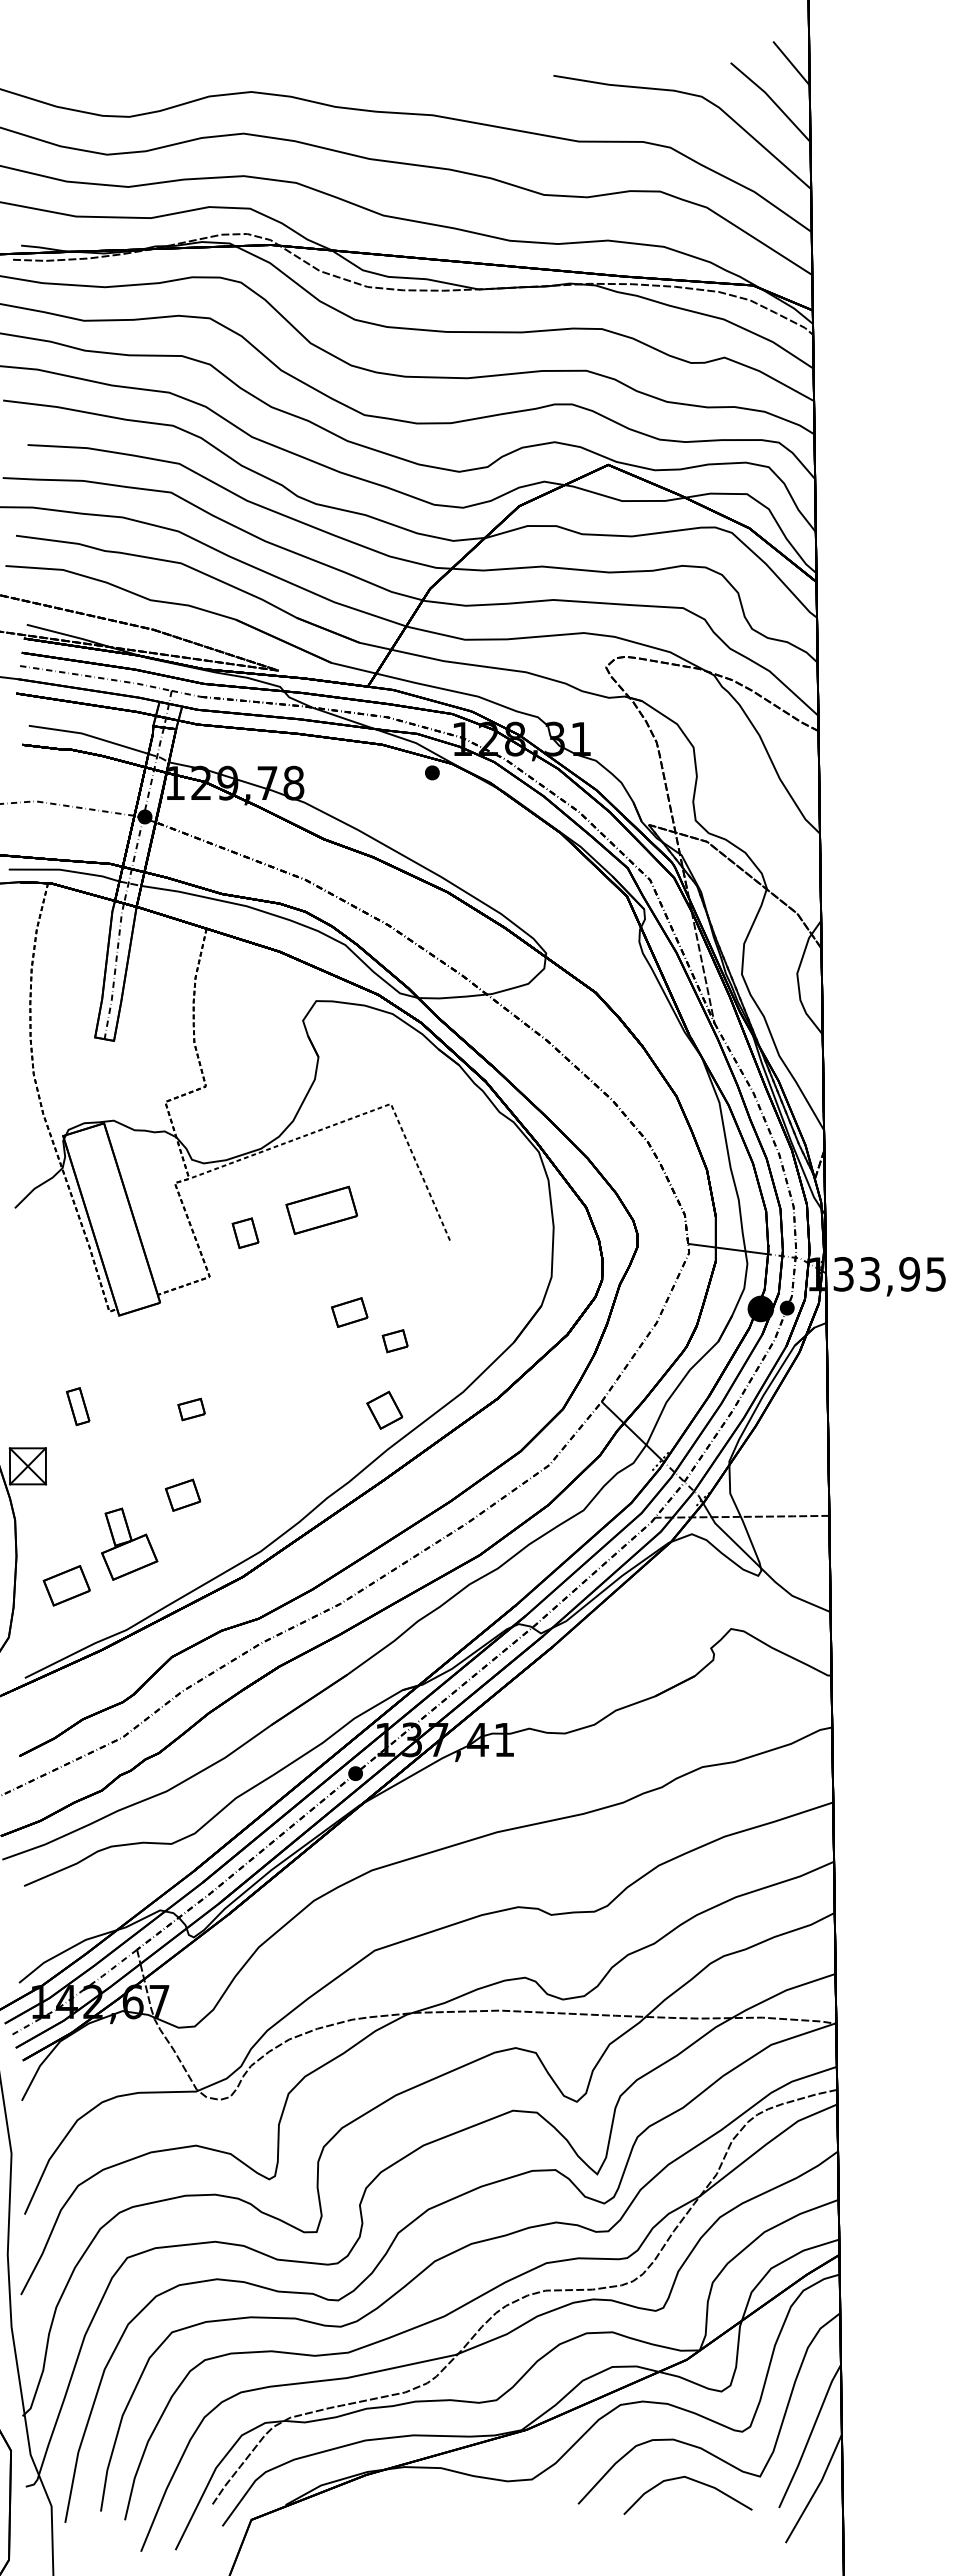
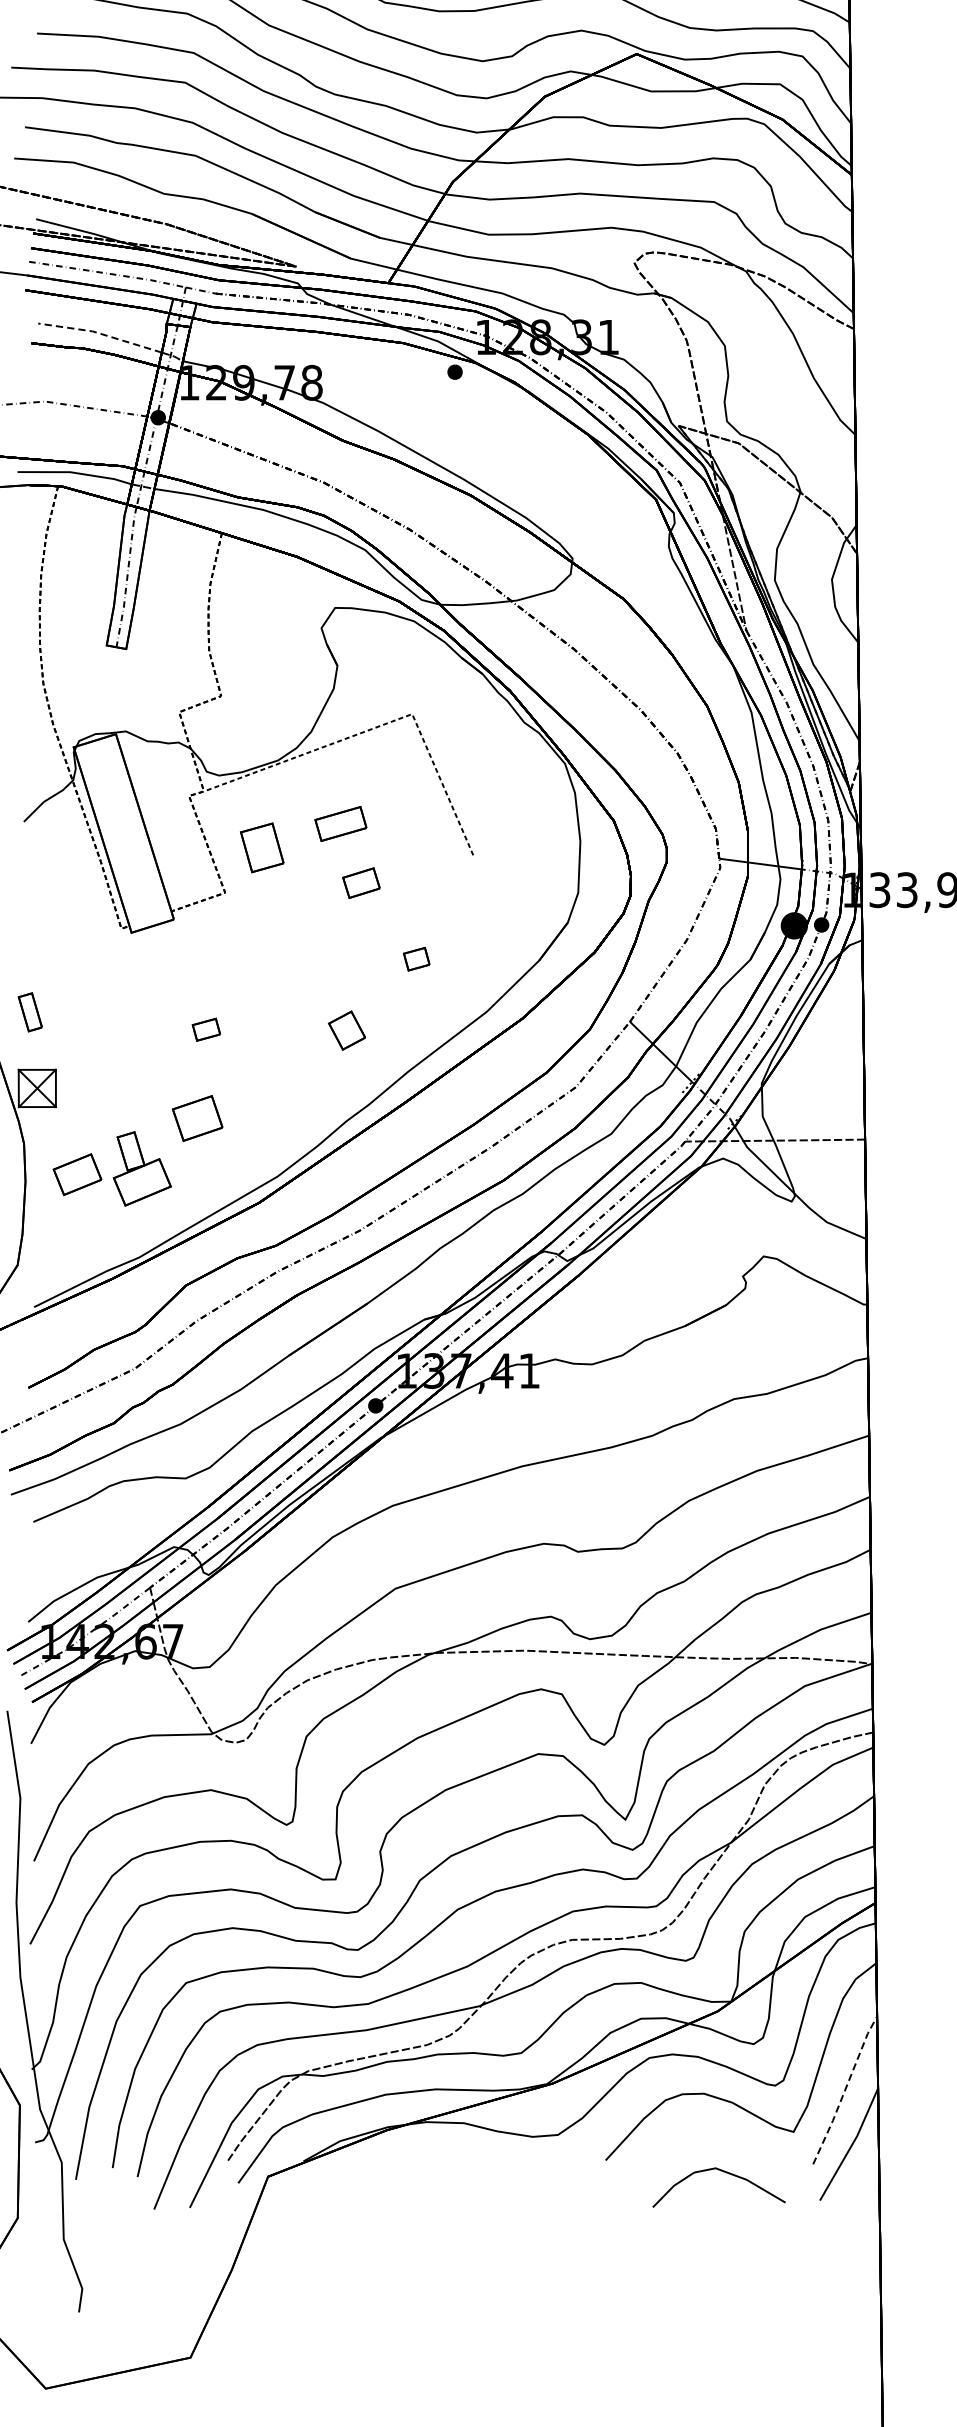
line: (89, 735) -> (100, 333), solid -> dashed
part: (321, 1209) -> (340, 823), size x0.7
part: (245, 1232) -> (262, 846), size x1.6
part: (349, 1312) -> (361, 883), moved
part: (78, 1406) -> (30, 1012), moved
part: (384, 1409) -> (346, 1029), moved
part: (182, 1494) -> (196, 1117), size x1.4
part: (66, 1585) -> (77, 1174), moved
line: (810, 2436) -> (845, 2090), solid -> dashed
curve: (691, 2480) -> (722, 2172), moved

